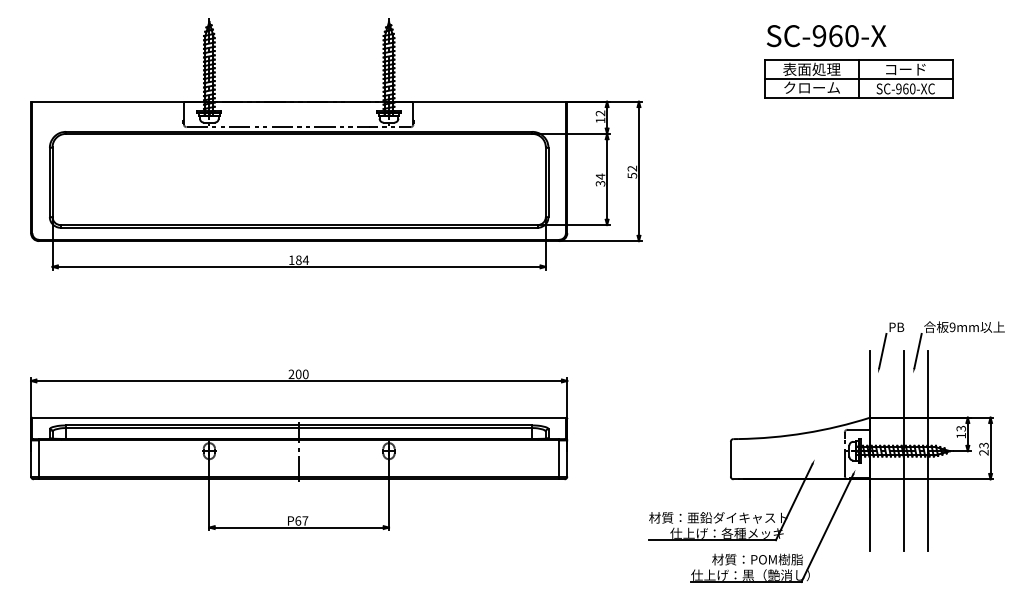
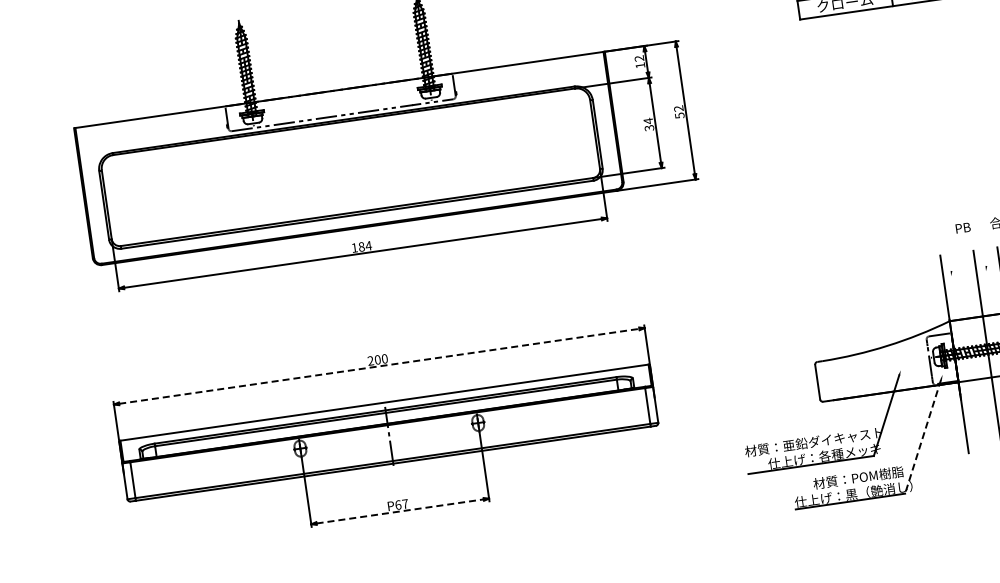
line: (882, 350) -> (952, 252), removed
line: (917, 350) -> (986, 248), removed
line: (299, 380) -> (379, 365), solid -> dashed
line: (299, 527) -> (400, 511), solid -> dashed
line: (827, 528) -> (923, 437), solid -> dashed

